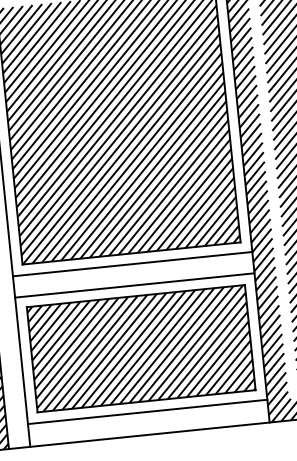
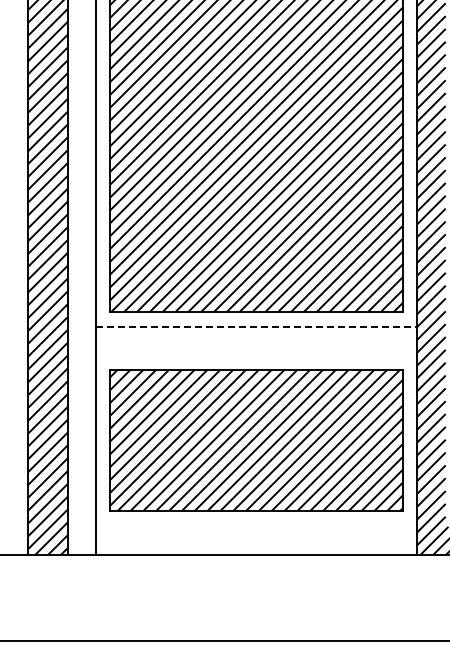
line: (133, 263) -> (257, 326), solid -> dashed
line: (134, 285) -> (256, 355), removed
line: (147, 411) -> (256, 524), removed

